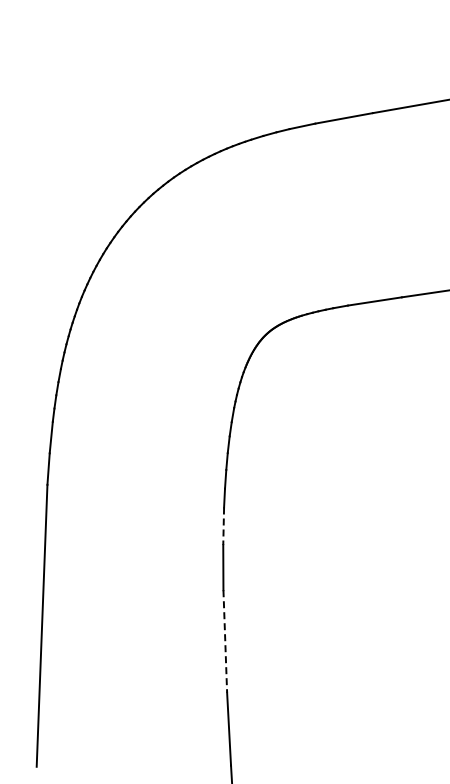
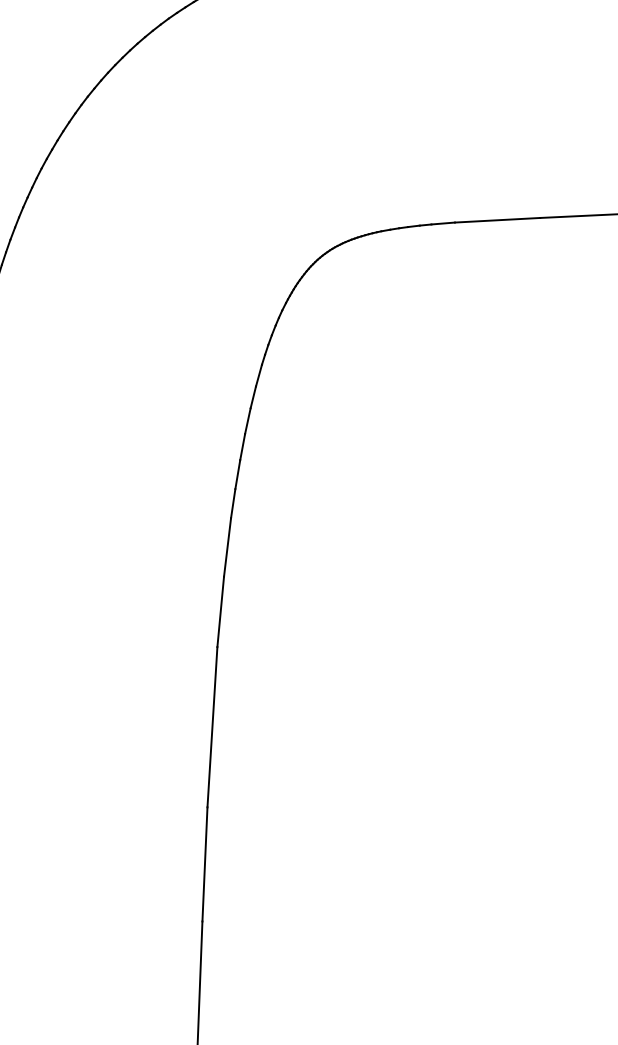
line: (223, 526) -> (227, 547), dashed -> solid
line: (225, 641) -> (212, 727), dashed -> solid

